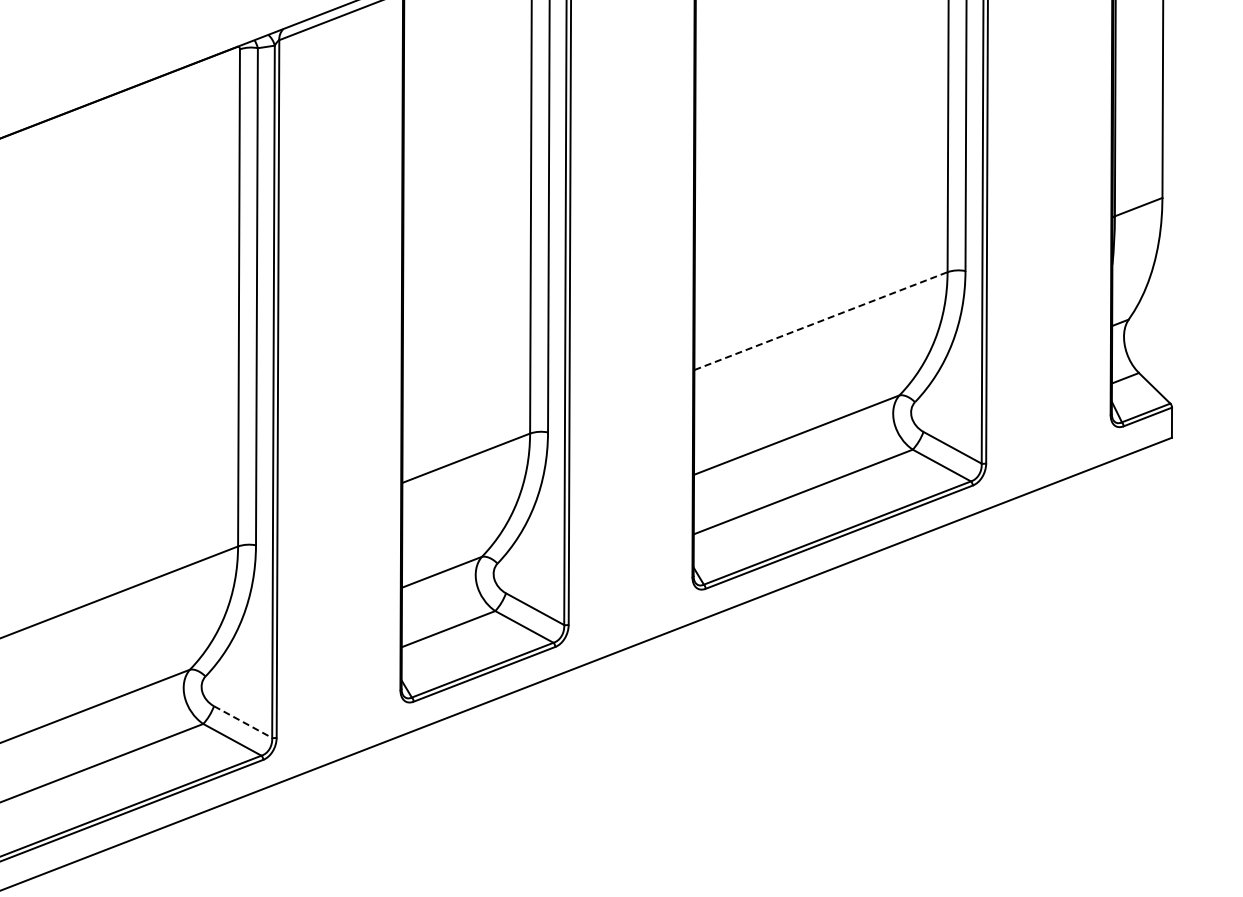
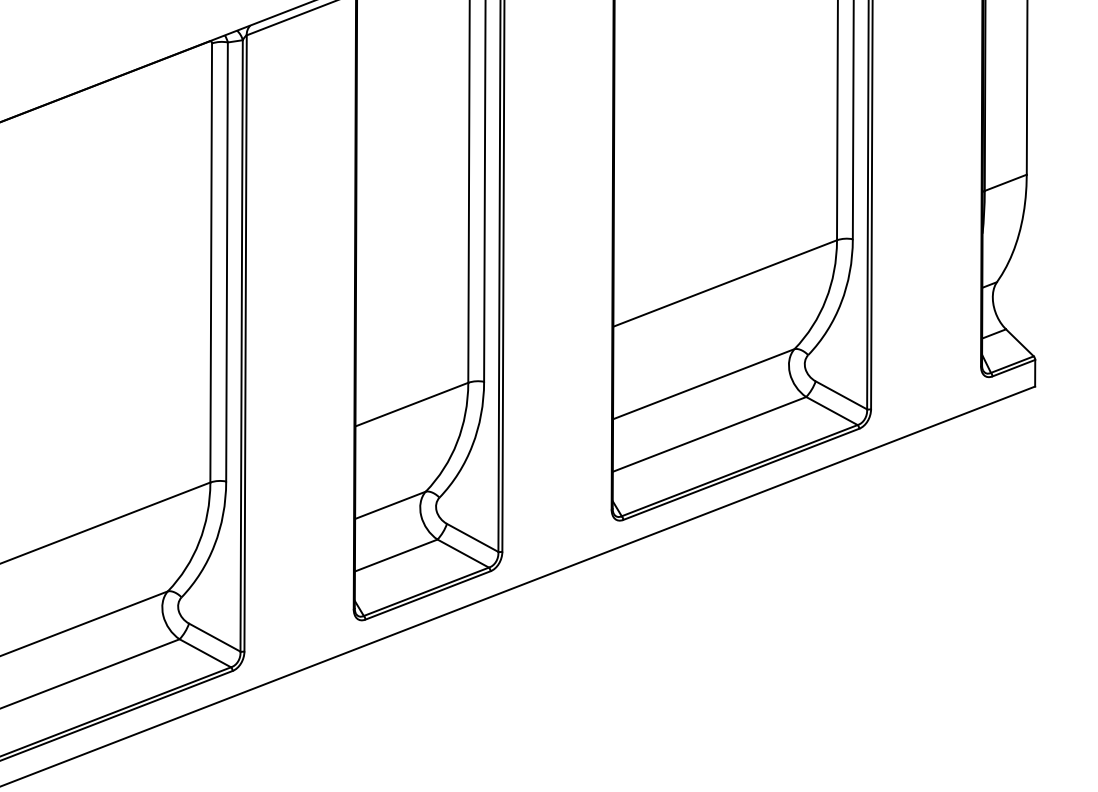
line: (821, 321) -> (725, 283), dashed -> solid
line: (243, 722) -> (215, 637), dashed -> solid

